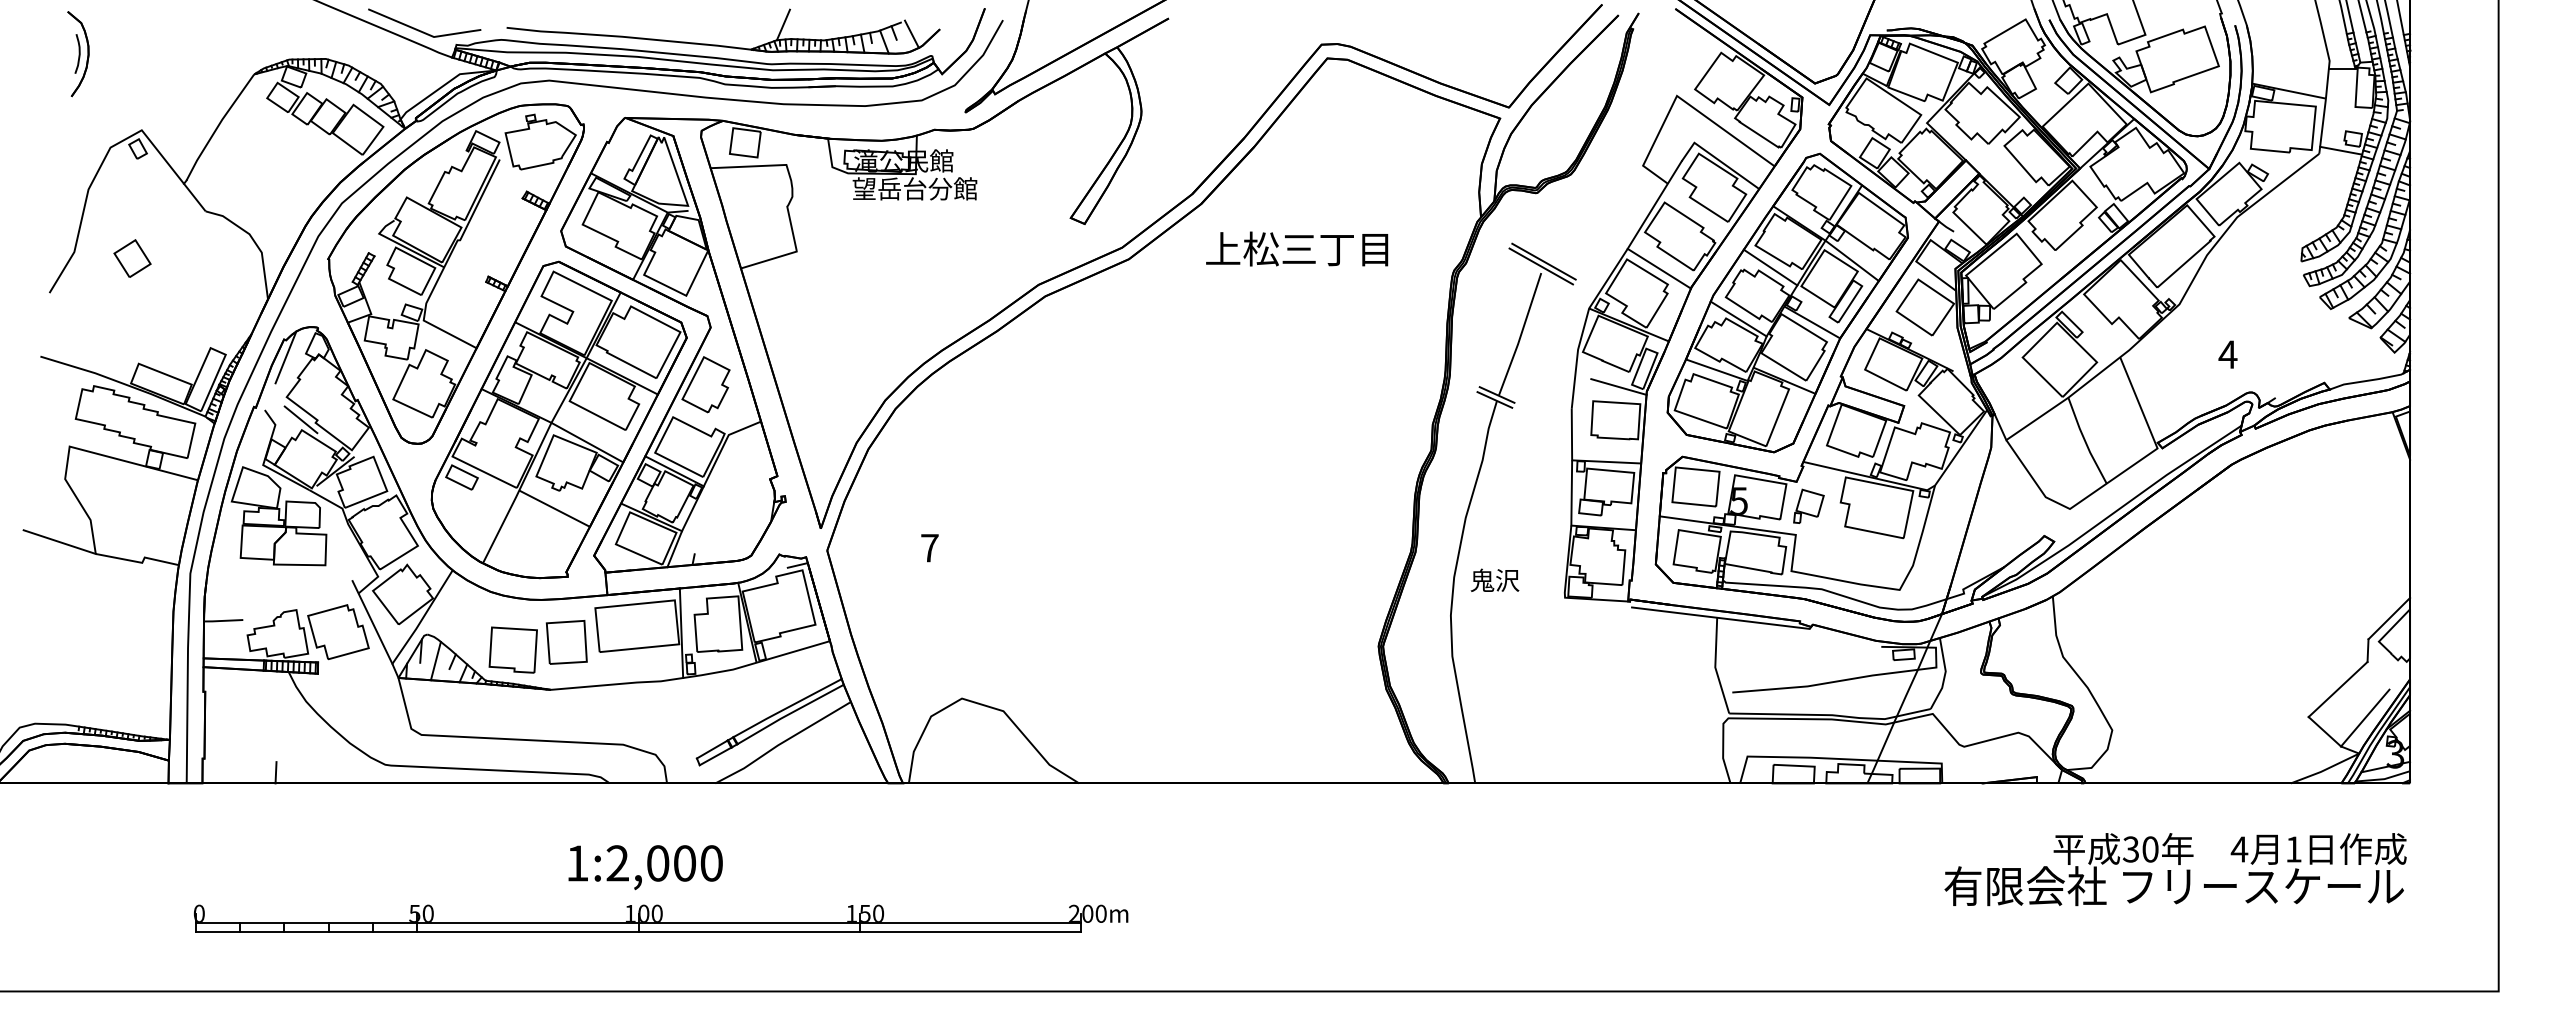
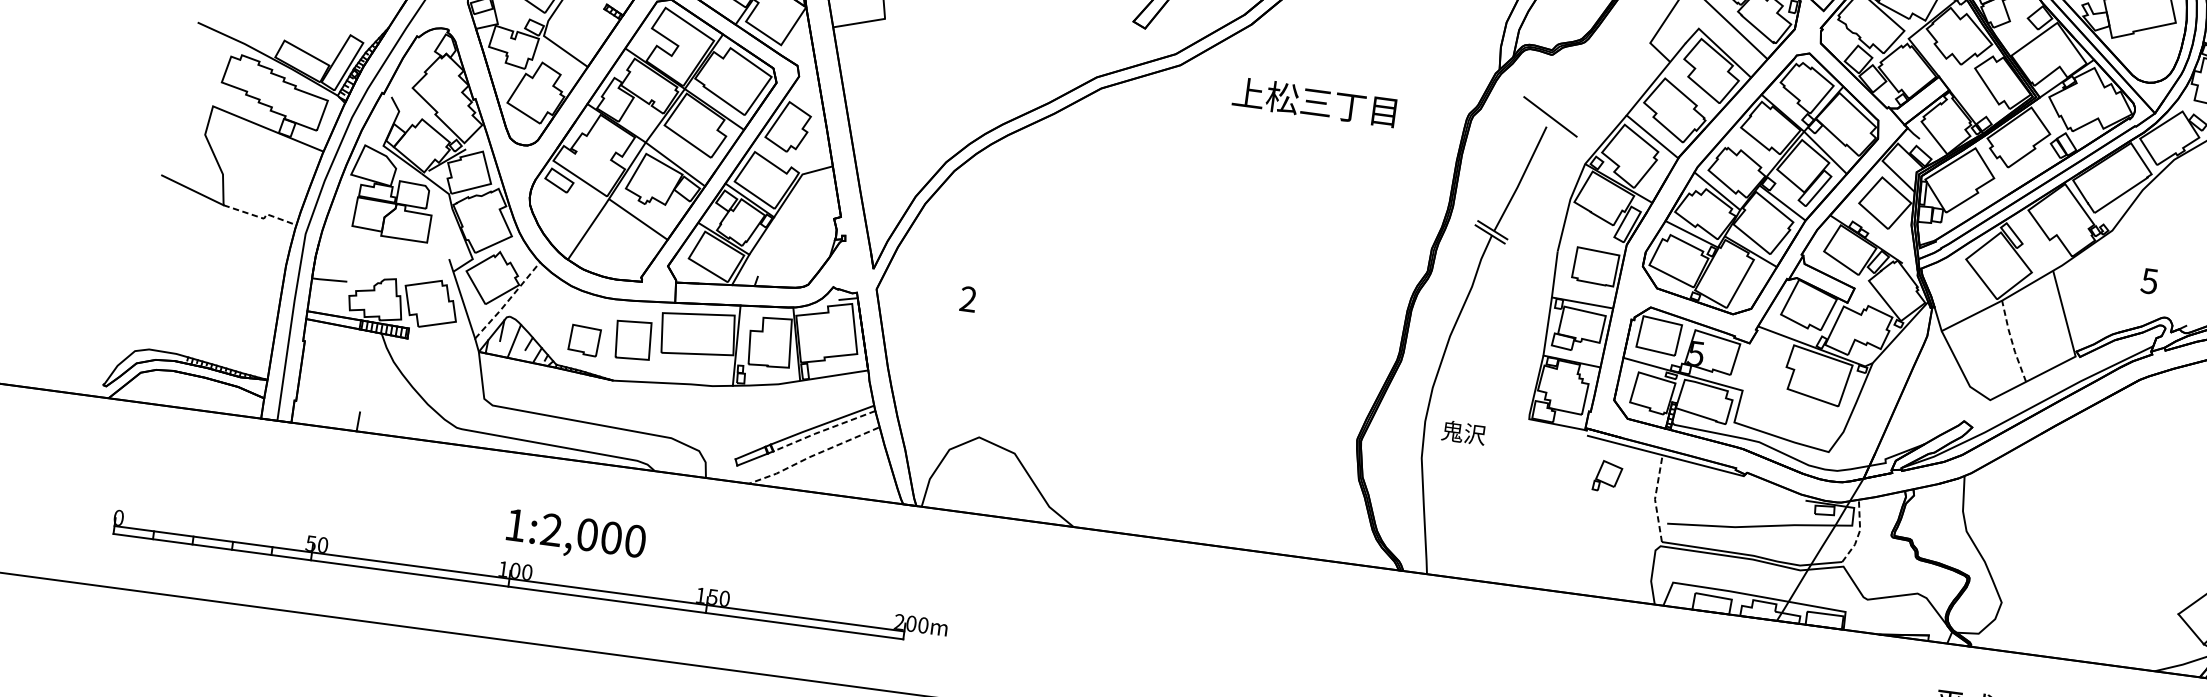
text: (1297, 248) -> (1315, 101), moved
line: (1540, 266) -> (1546, 120), removed
line: (1770, 267) -> (1751, 149), removed
text: (2227, 354) -> (2149, 281), 4 -> 5
line: (285, 357) -> (416, 52), removed
line: (1618, 386) -> (1602, 237), removed
line: (300, 419) -> (422, 109), removed
line: (2085, 441) -> (2012, 341), solid -> dashed
part: (1808, 505) -> (1607, 475), moved
text: (929, 547) -> (968, 298), 7 -> 2
line: (140, 562) -> (262, 218), solid -> dashed
text: (1494, 579) -> (1463, 432), moved
line: (422, 618) -> (507, 301), solid -> dashed
part: (512, 649) -> (584, 340), size x0.7
line: (1715, 667) -> (1655, 499), solid -> dashed
line: (1945, 674) -> (1859, 532), solid -> dashed
line: (789, 714) -> (823, 431), solid -> dashed
line: (781, 743) -> (812, 455), solid -> dashed
text: (645, 867) -> (575, 536), moved
part: (661, 918) -> (530, 577), moved

